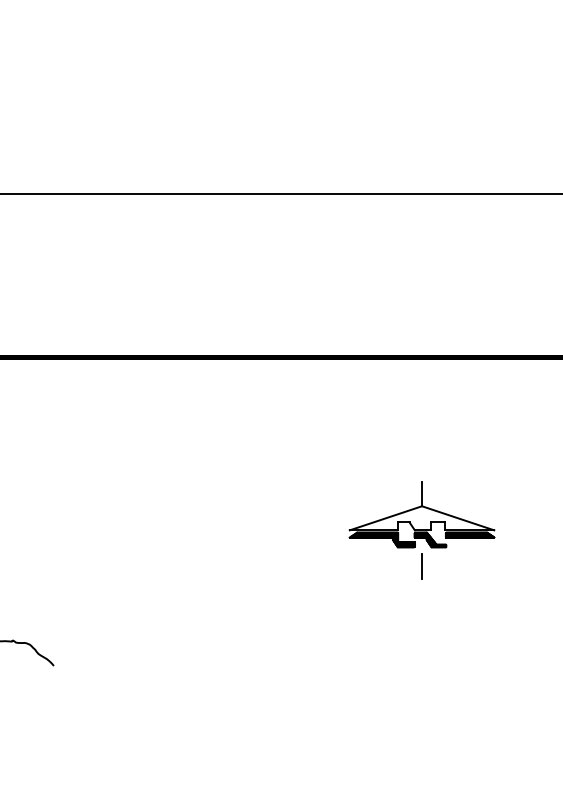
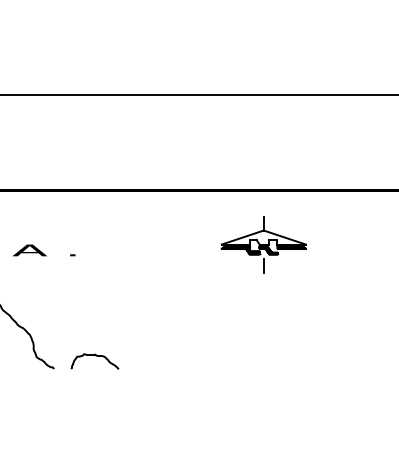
part: (421, 530) -> (263, 244), moved

